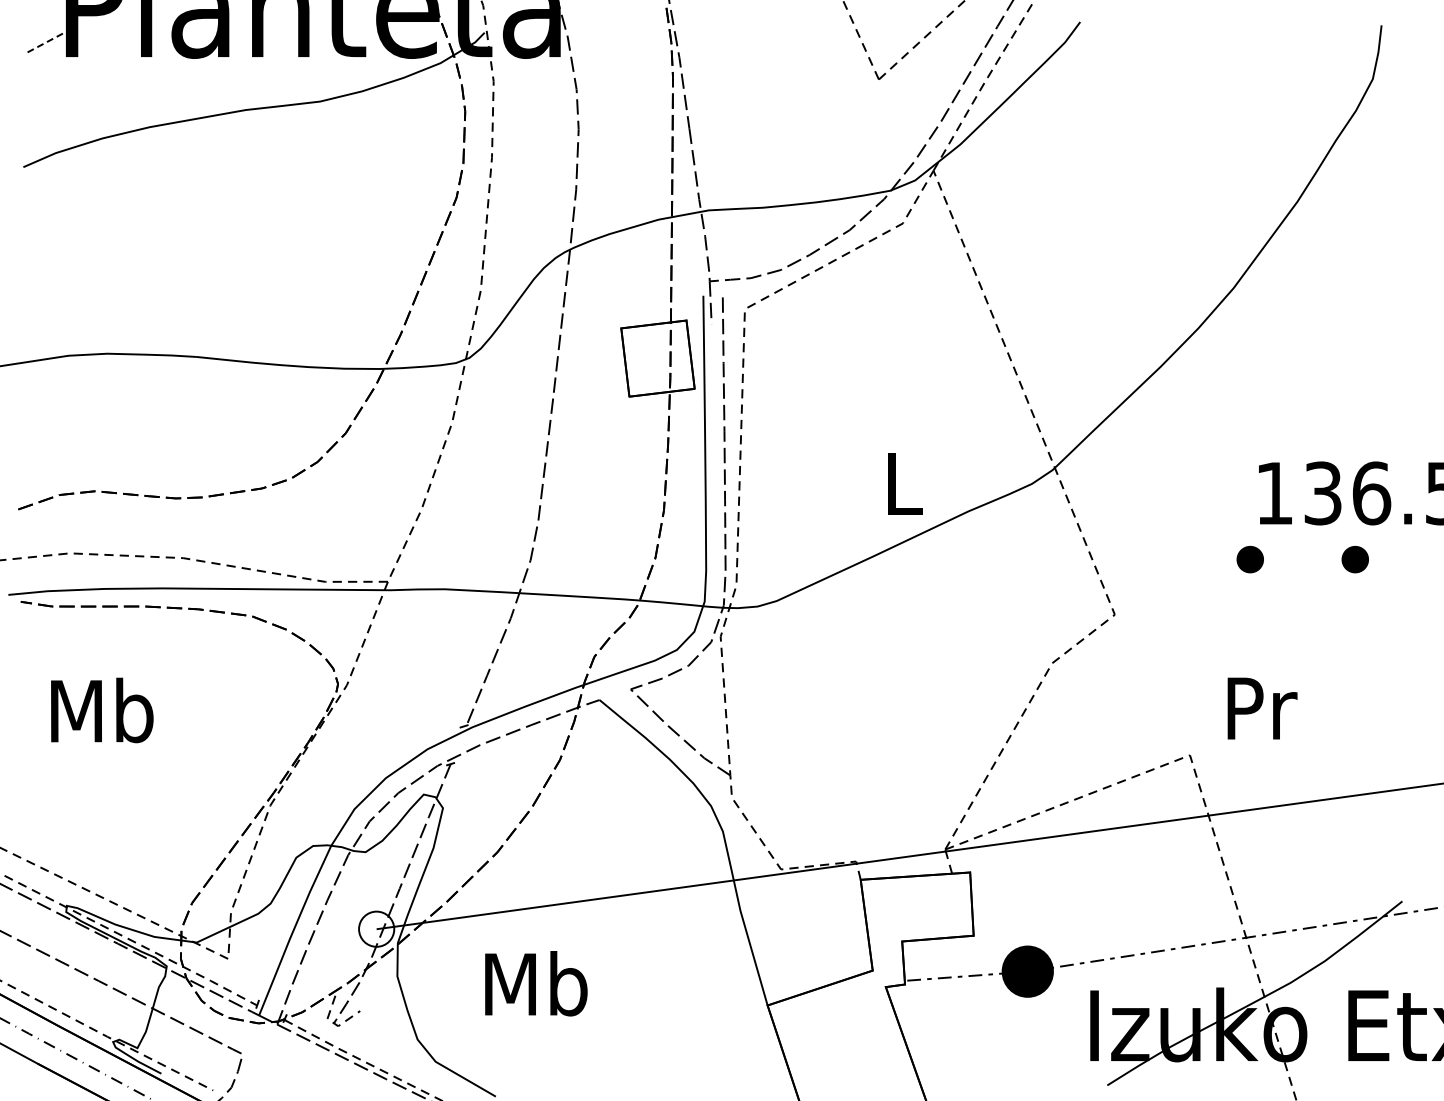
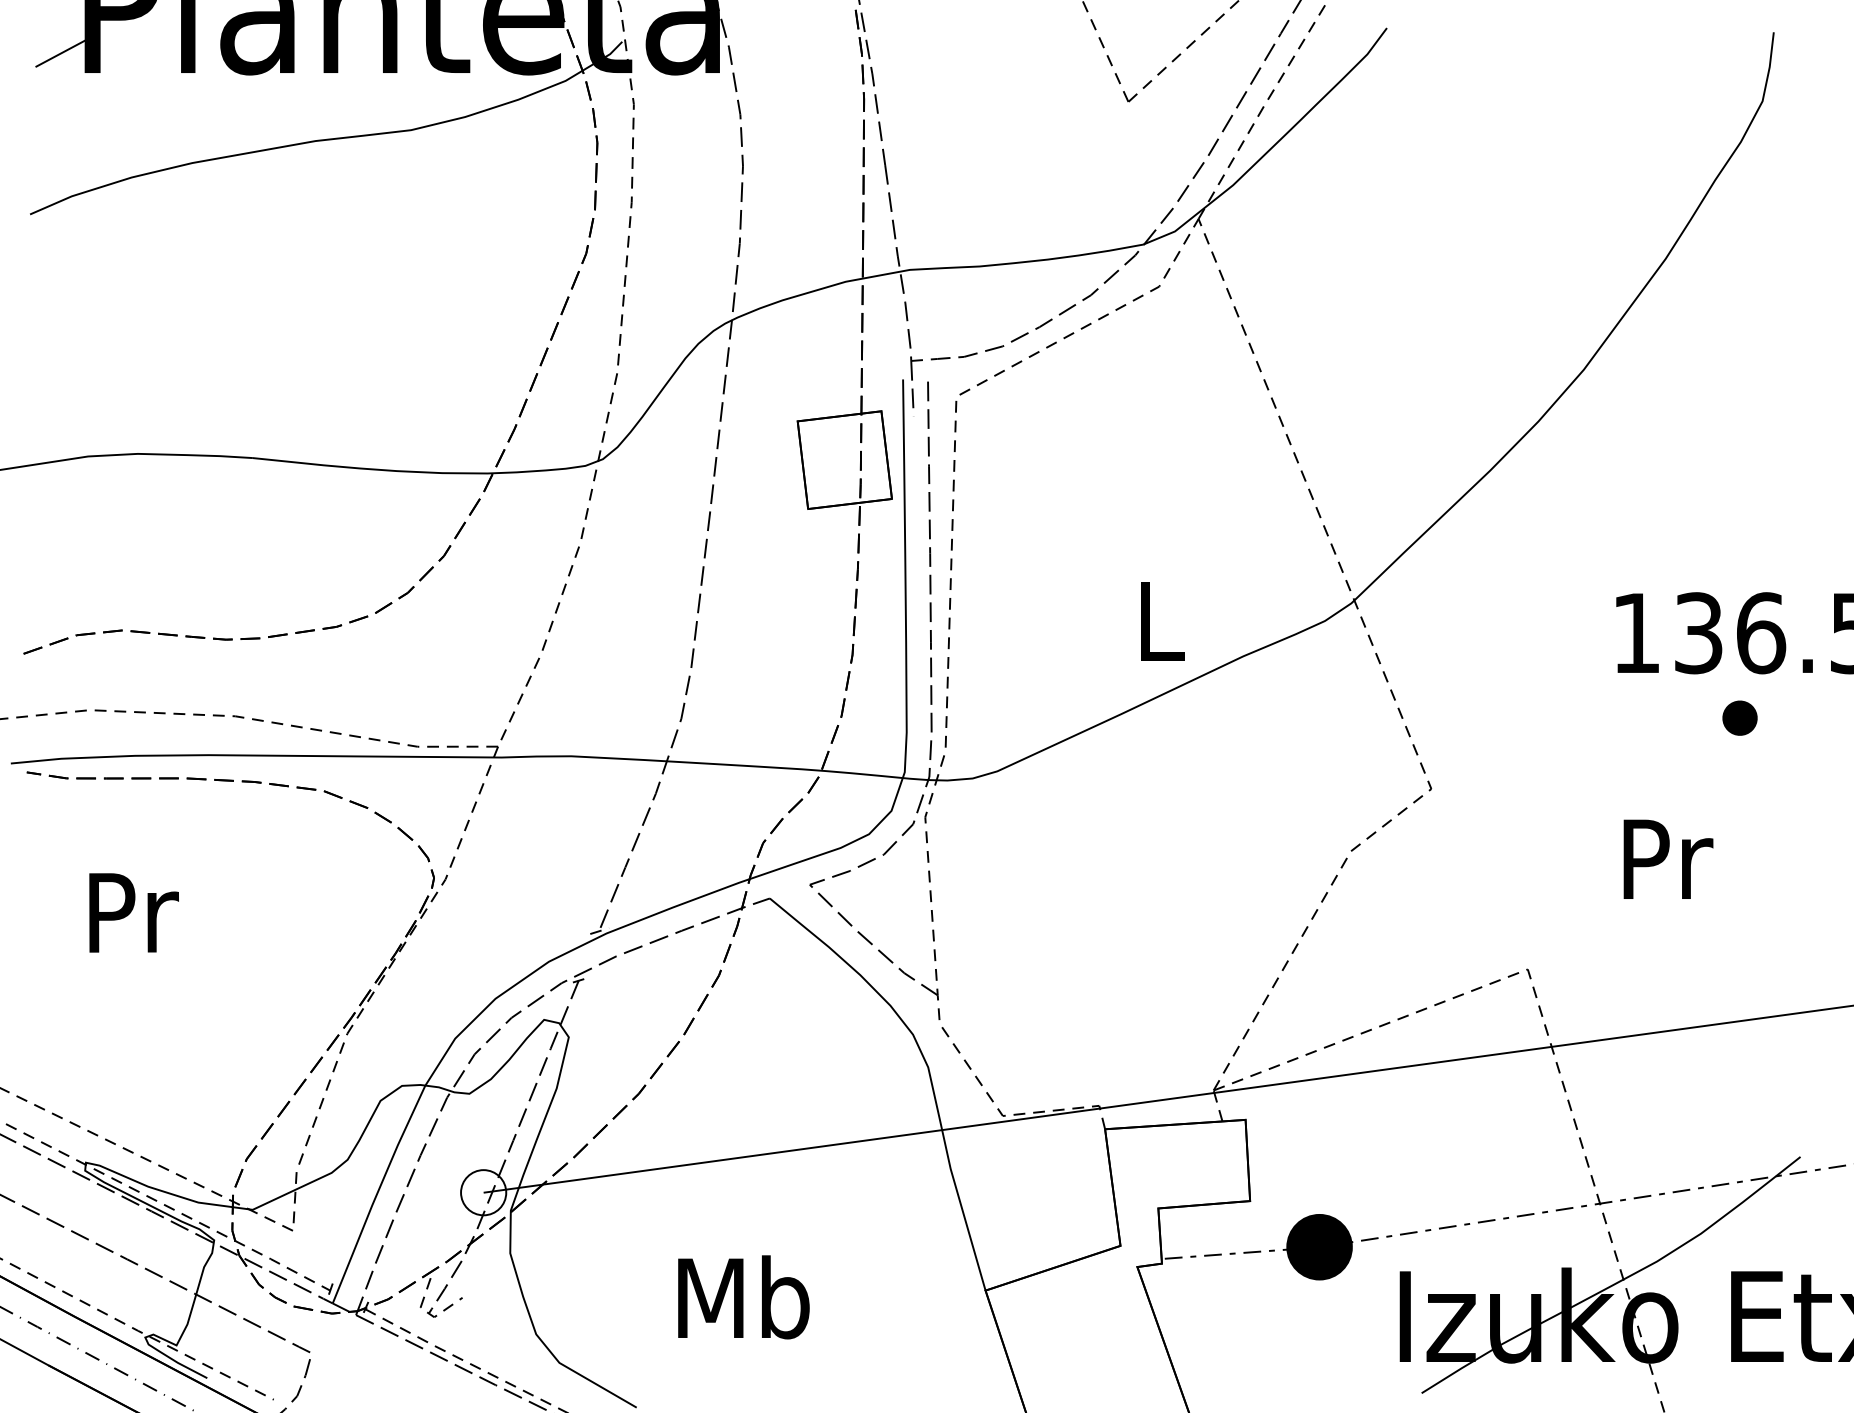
line: (47, 41) -> (61, 53), dashed -> solid
part: (1249, 559) -> (1604, 718), removed
text: (1262, 708) -> (1668, 859), moved
text: (102, 710) -> (131, 911), Mb -> Pr
text: (536, 983) -> (744, 1297), moved

